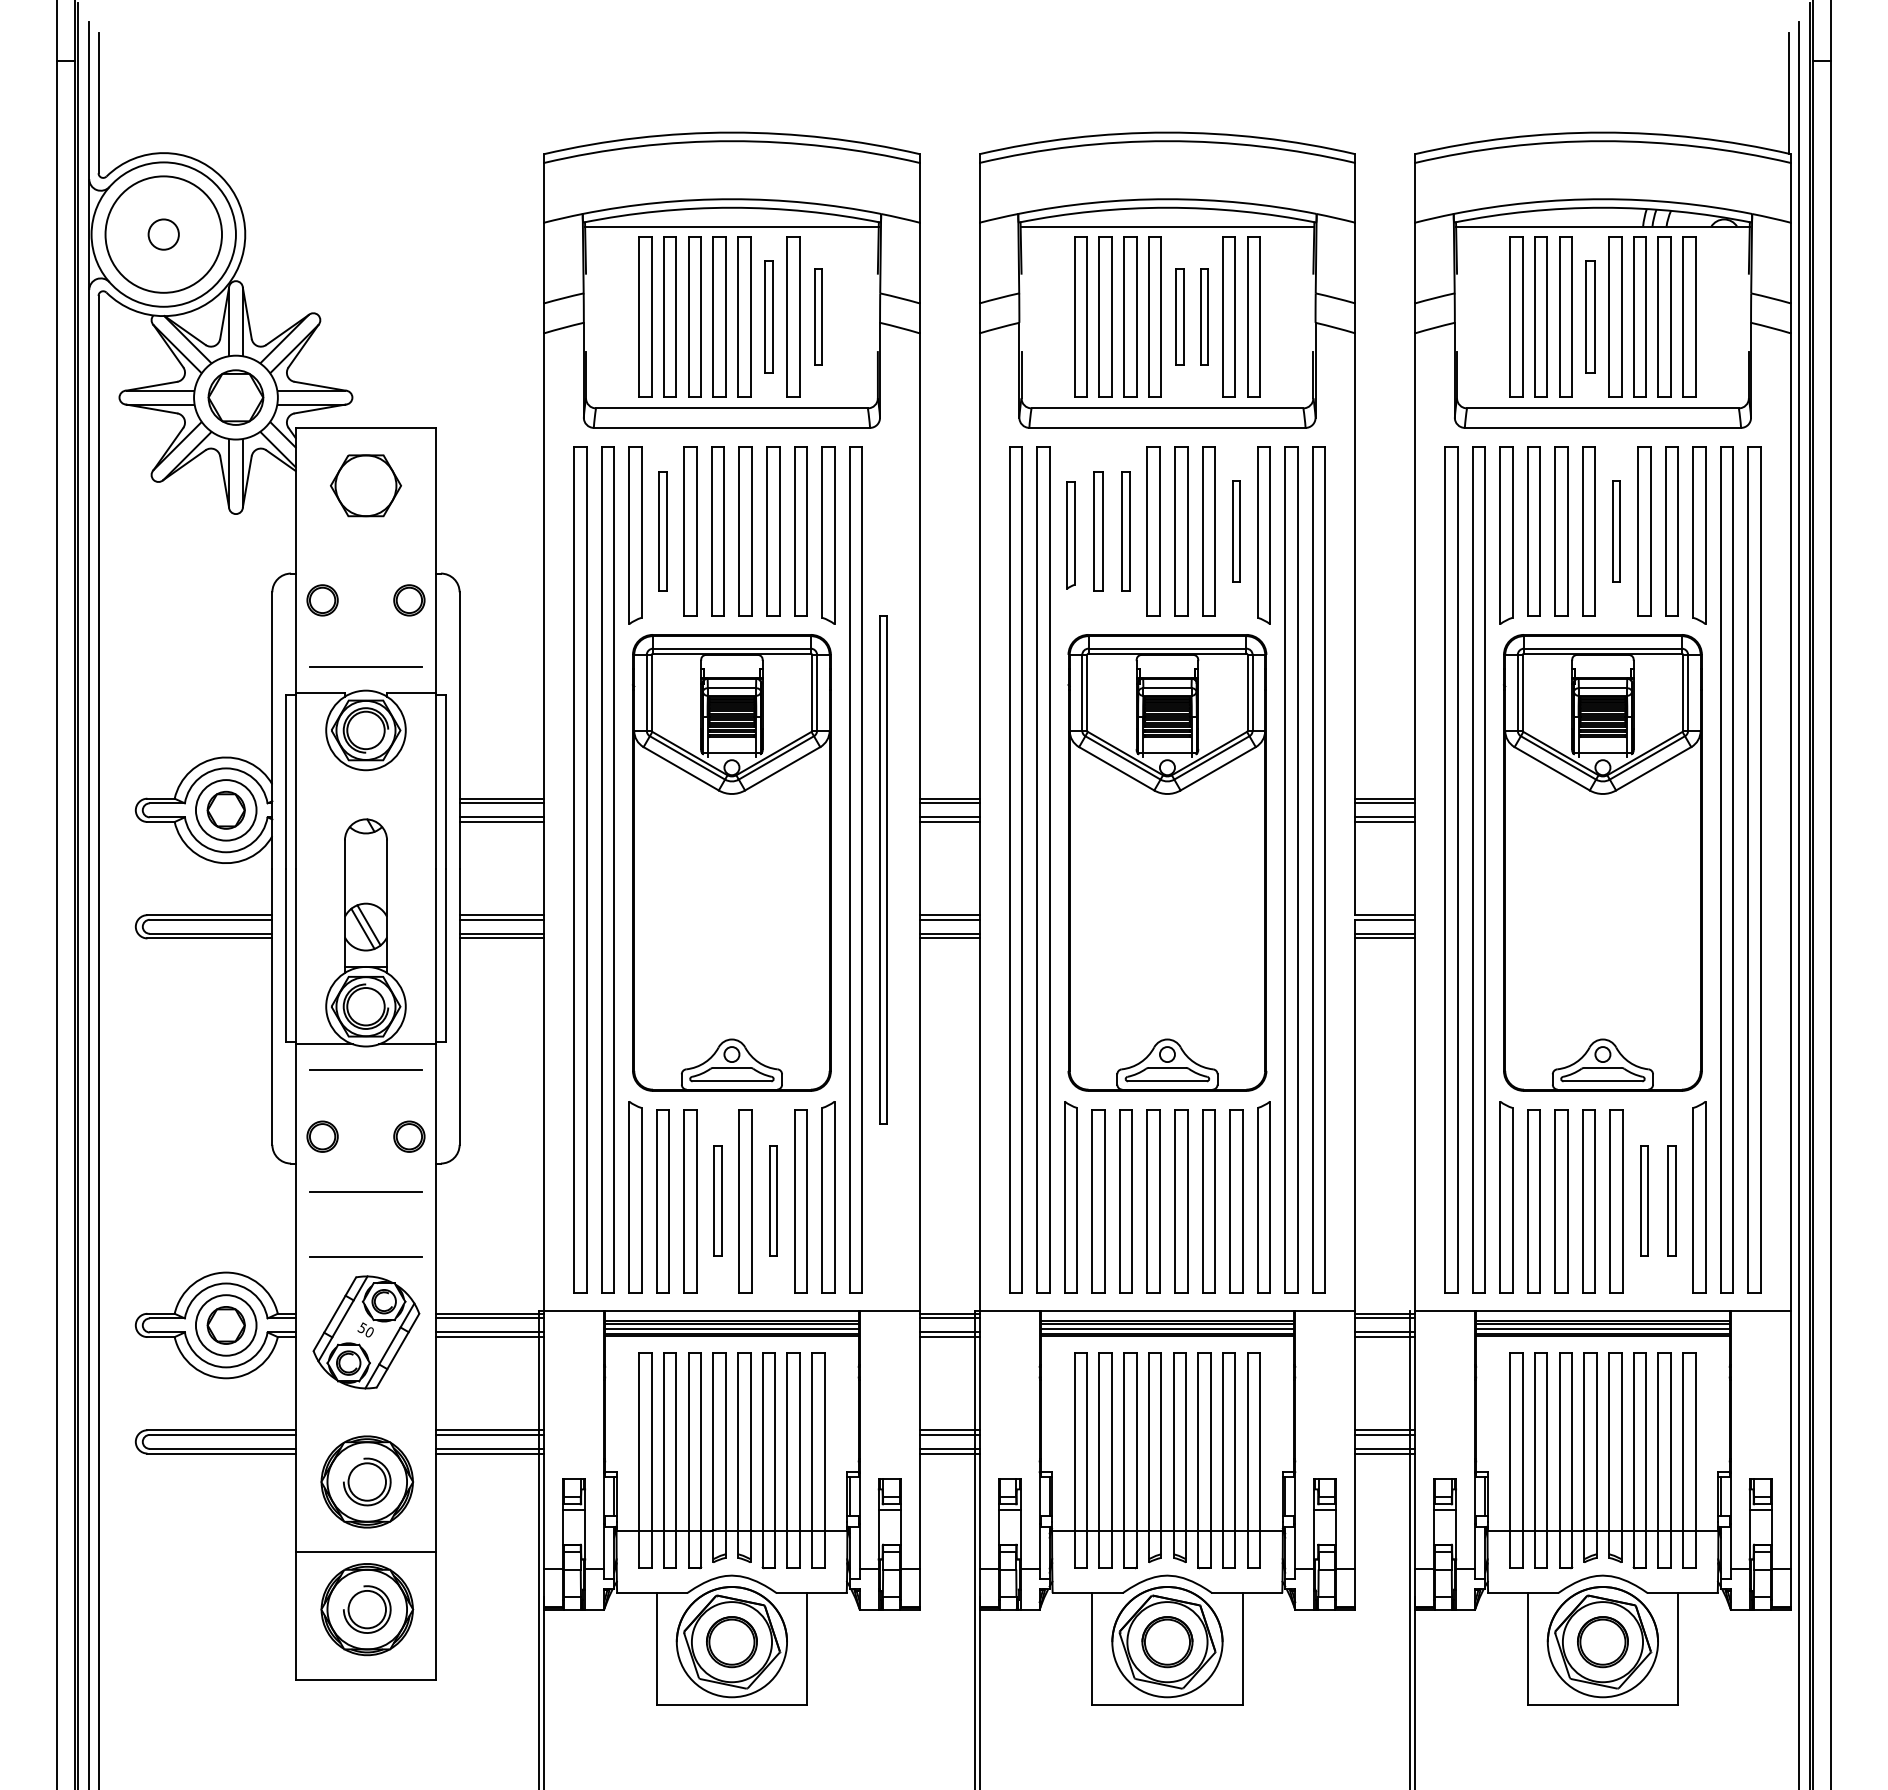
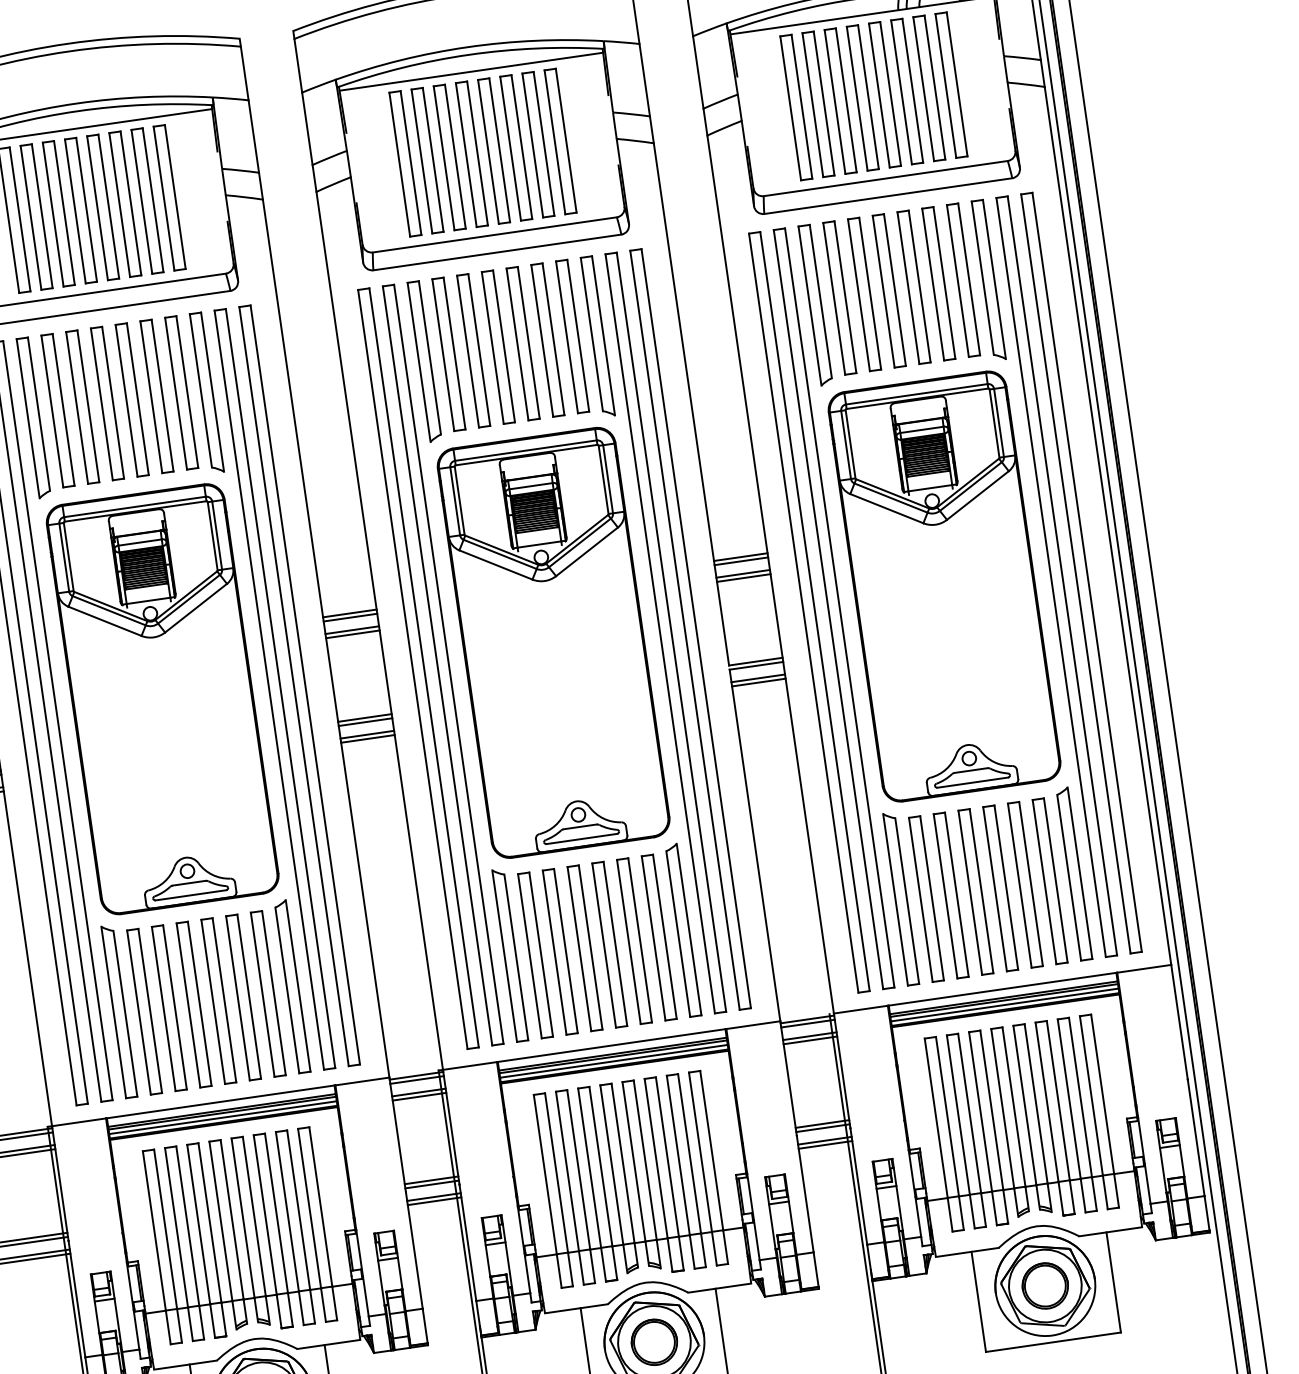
part: (768, 316) -> (124, 204), size x1.43
part: (818, 316) -> (169, 197), size x1.67
part: (1179, 316) -> (493, 150), size x1.67
part: (1204, 316) -> (516, 147), size x1.67
part: (1590, 316) -> (862, 97), size x1.43
part: (662, 531) -> (57, 410), size x1.43
part: (1098, 531) -> (448, 354), size x1.43
part: (1125, 531) -> (473, 350), size x1.43
part: (1236, 531) -> (572, 336), size x1.67
part: (1616, 531) -> (913, 287), size x1.67
part: (1070, 535) -> (424, 361), size x1.67
part: (883, 869) -> (299, 685), size x1.67
part: (717, 1201) -> (193, 1005), size x1.67
part: (773, 1201) -> (243, 997), size x1.67
part: (1644, 1201) -> (1025, 885), size x1.67
part: (1671, 1201) -> (1049, 881), size x1.67

